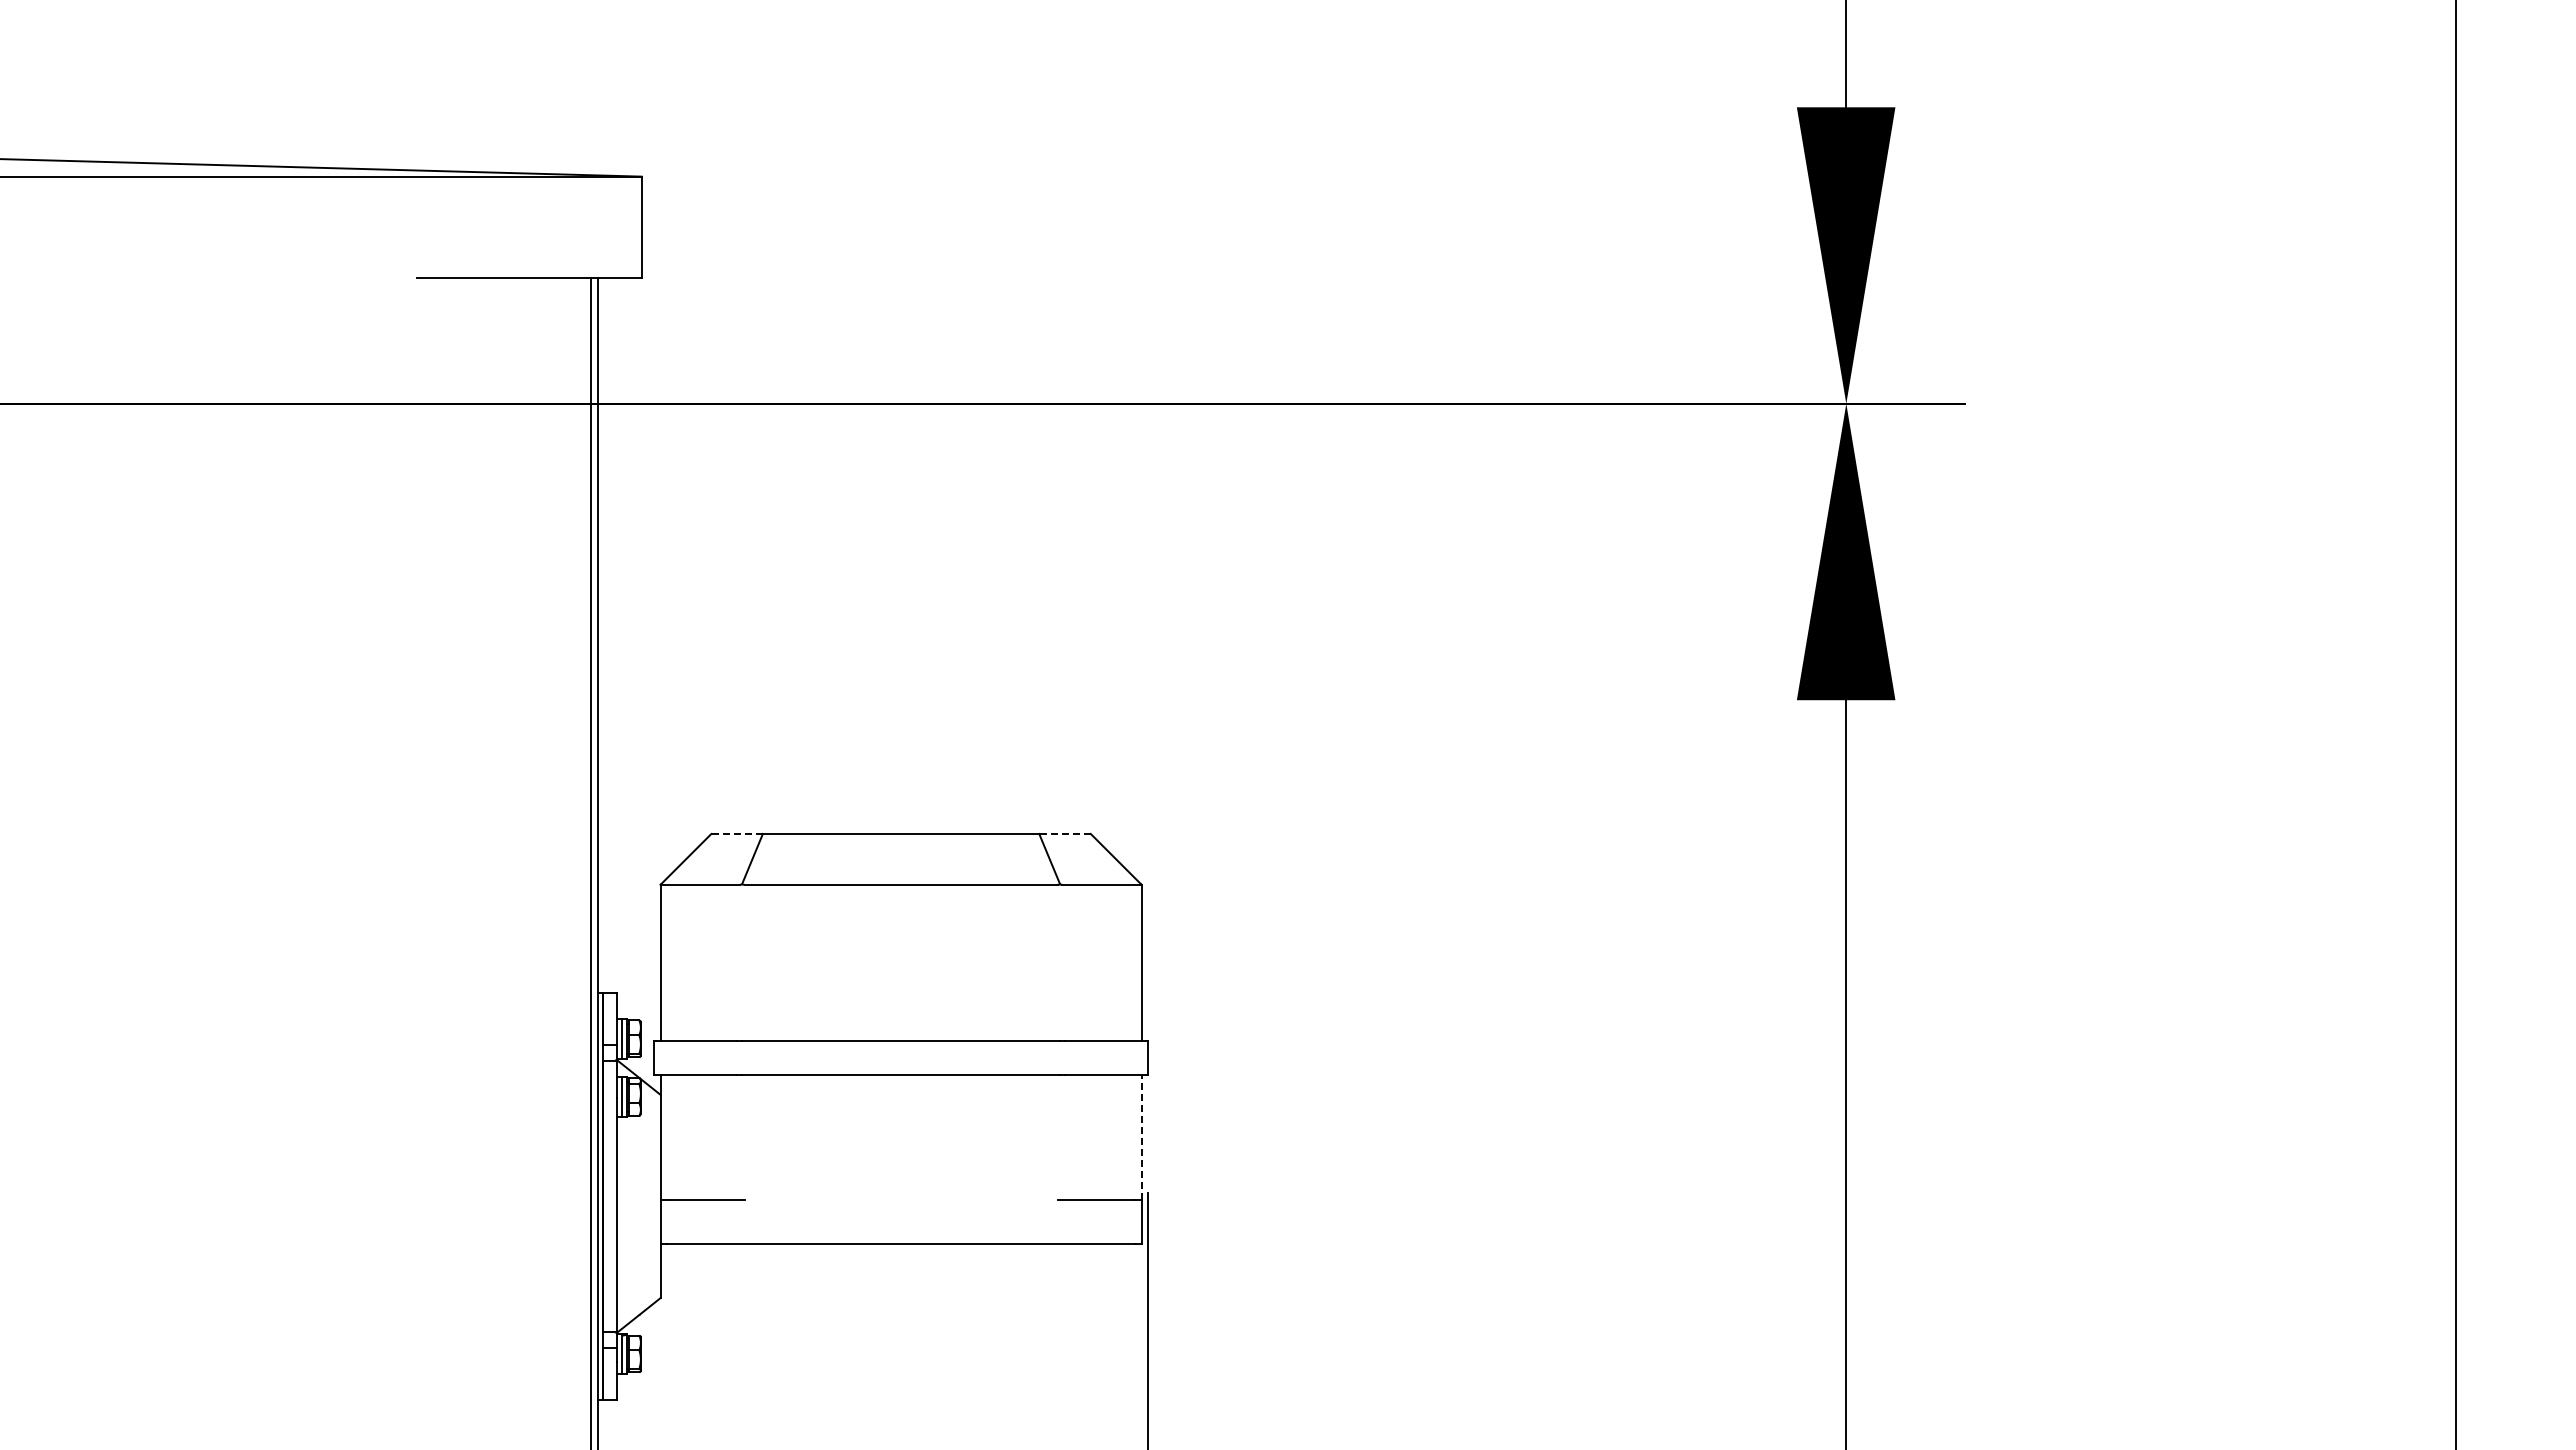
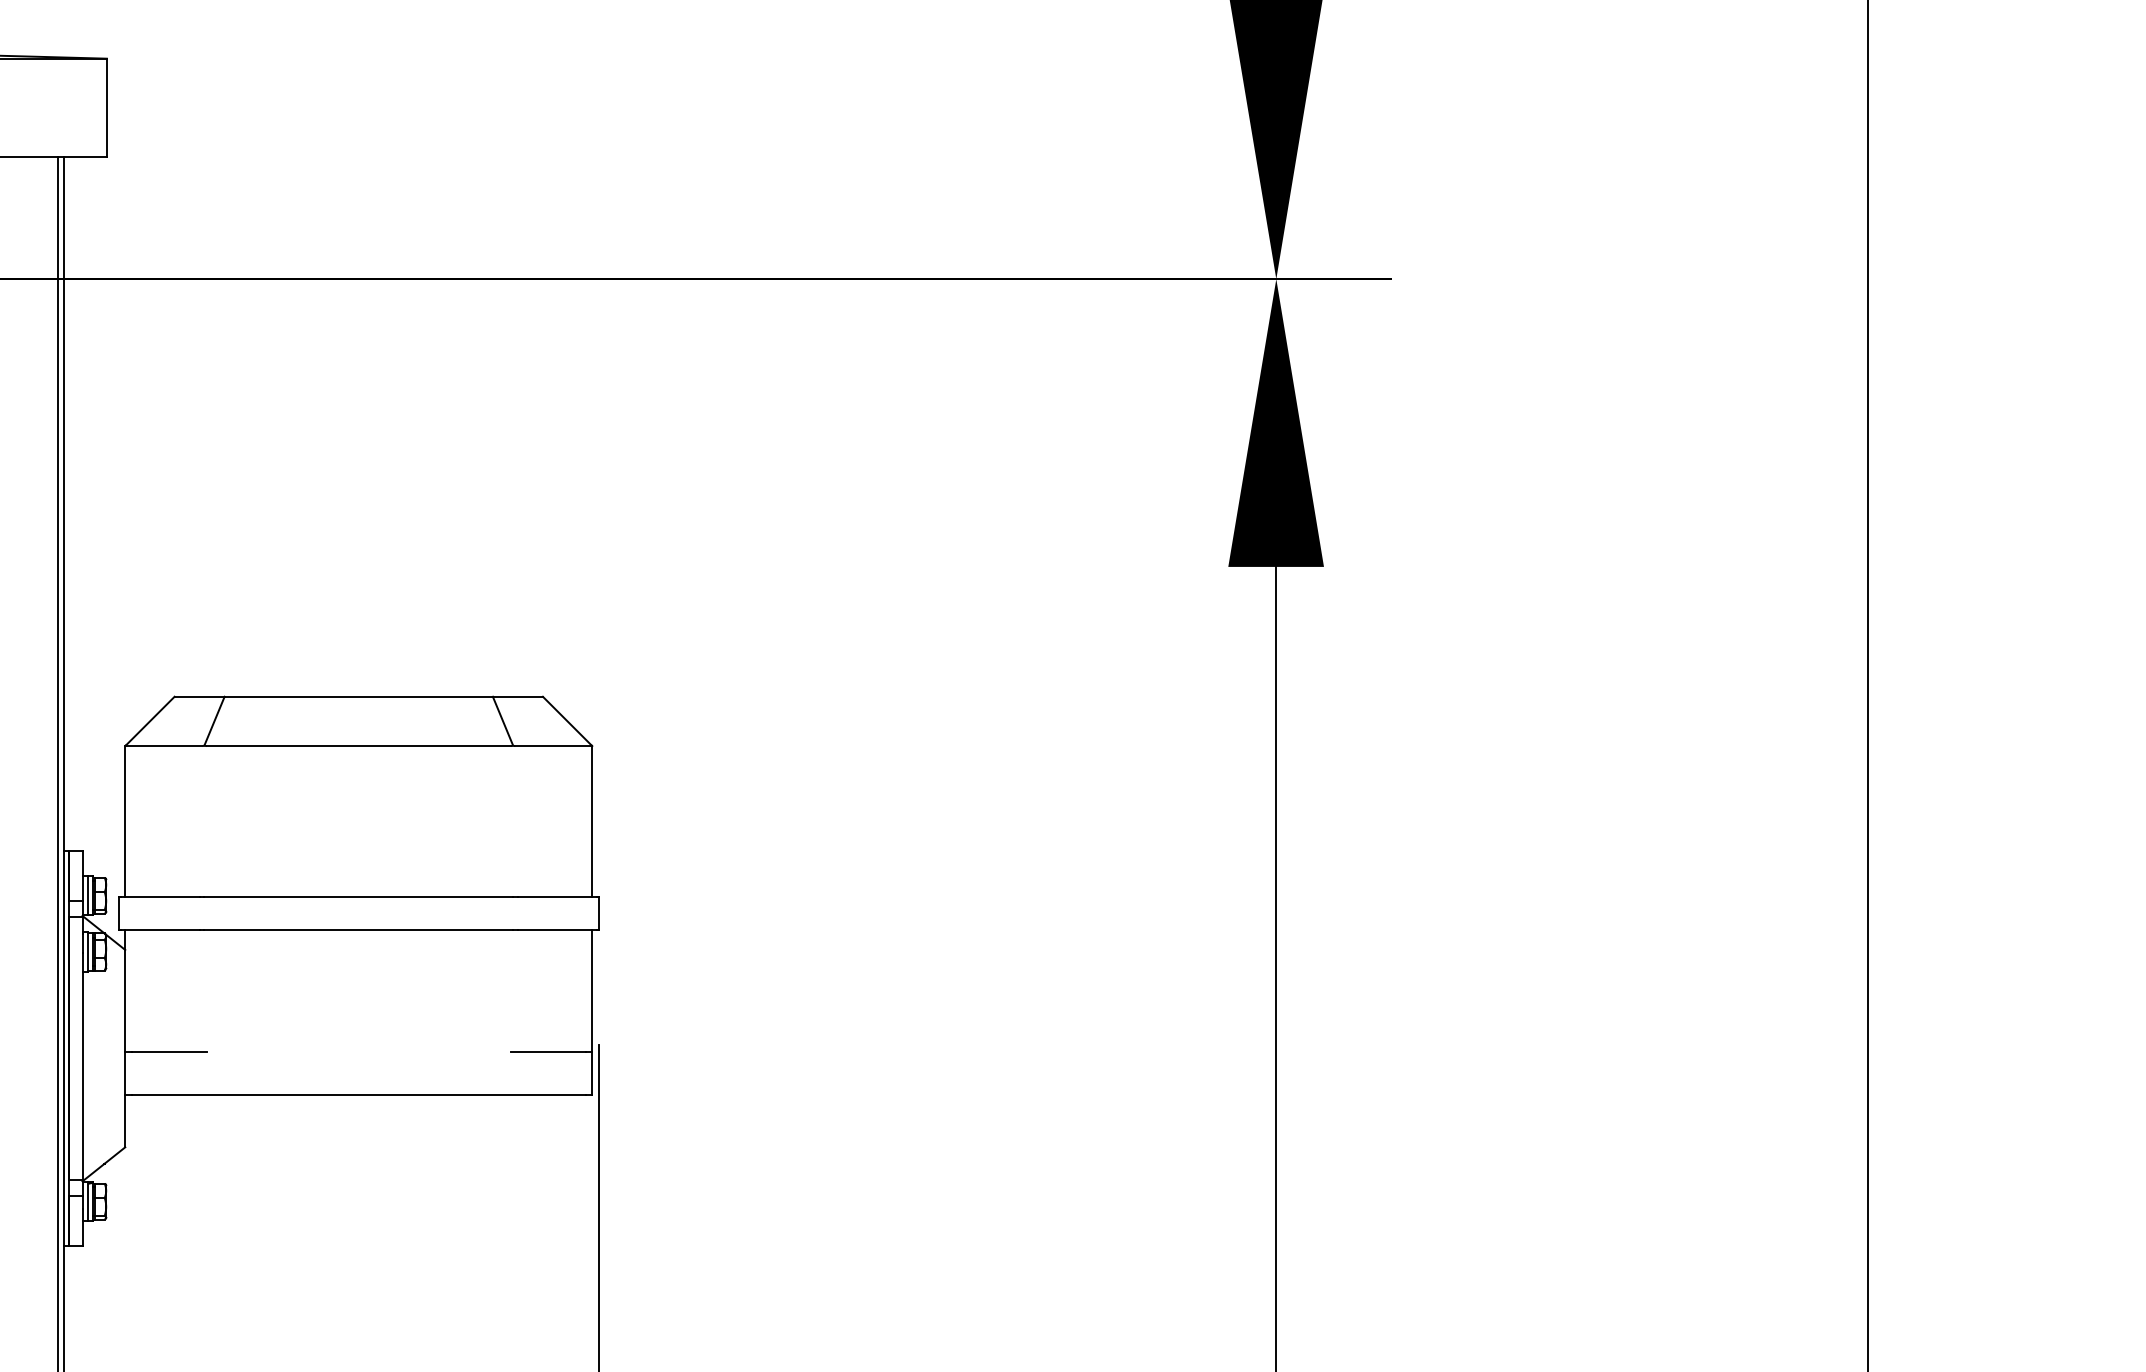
line: (737, 833) -> (199, 696), dashed -> solid
line: (1065, 833) -> (518, 696), dashed -> solid
line: (1141, 1137) -> (592, 991), dashed -> solid

